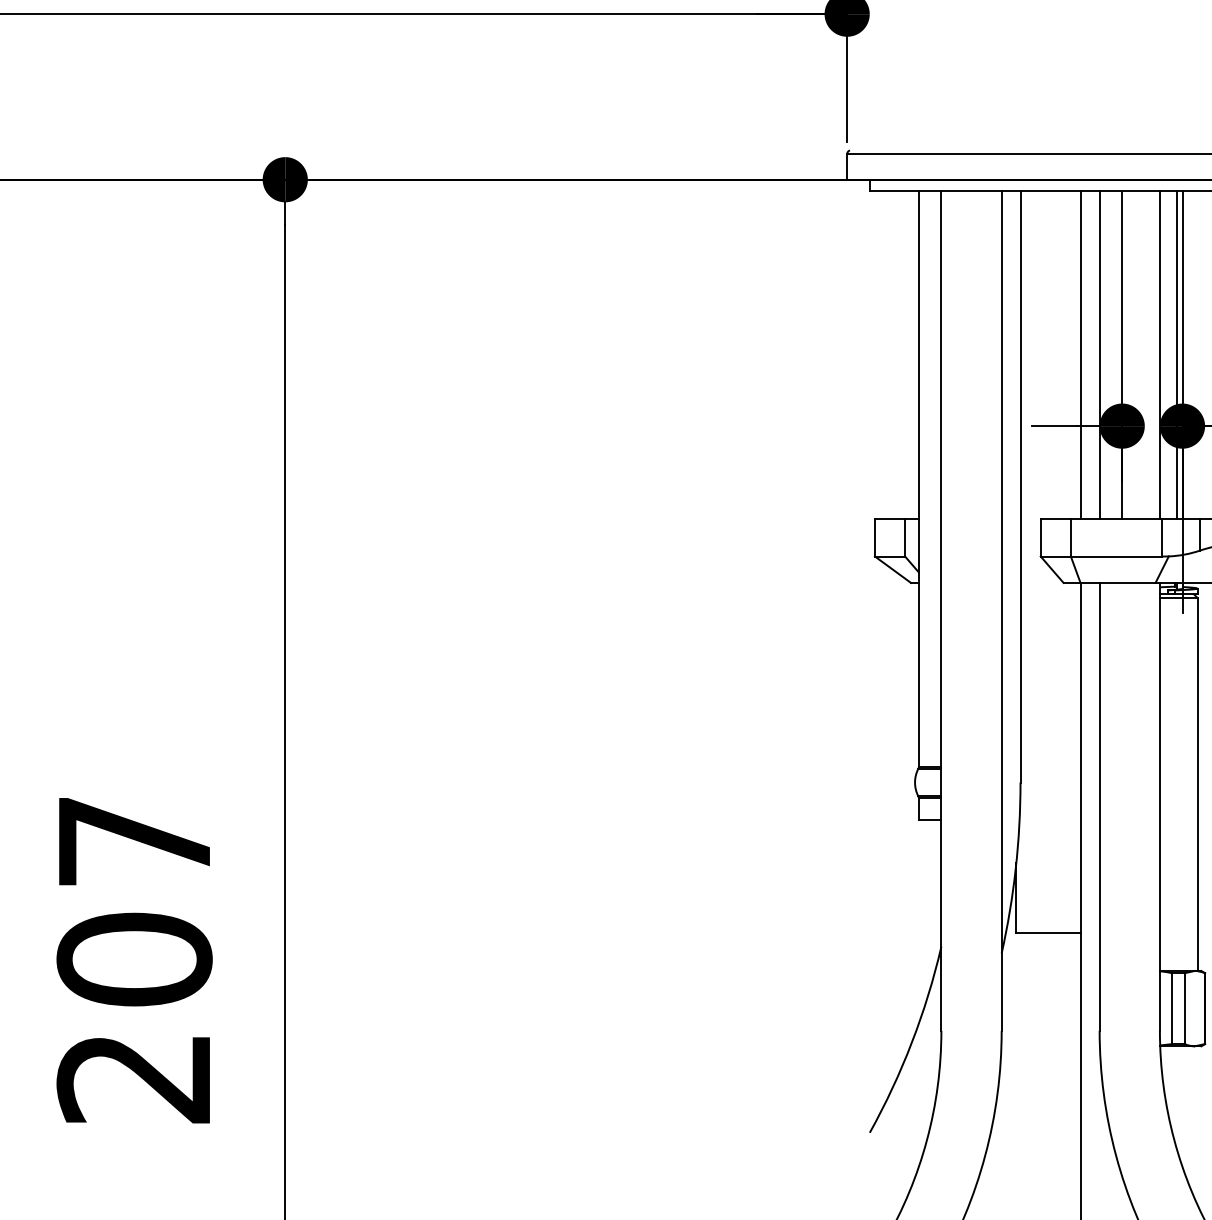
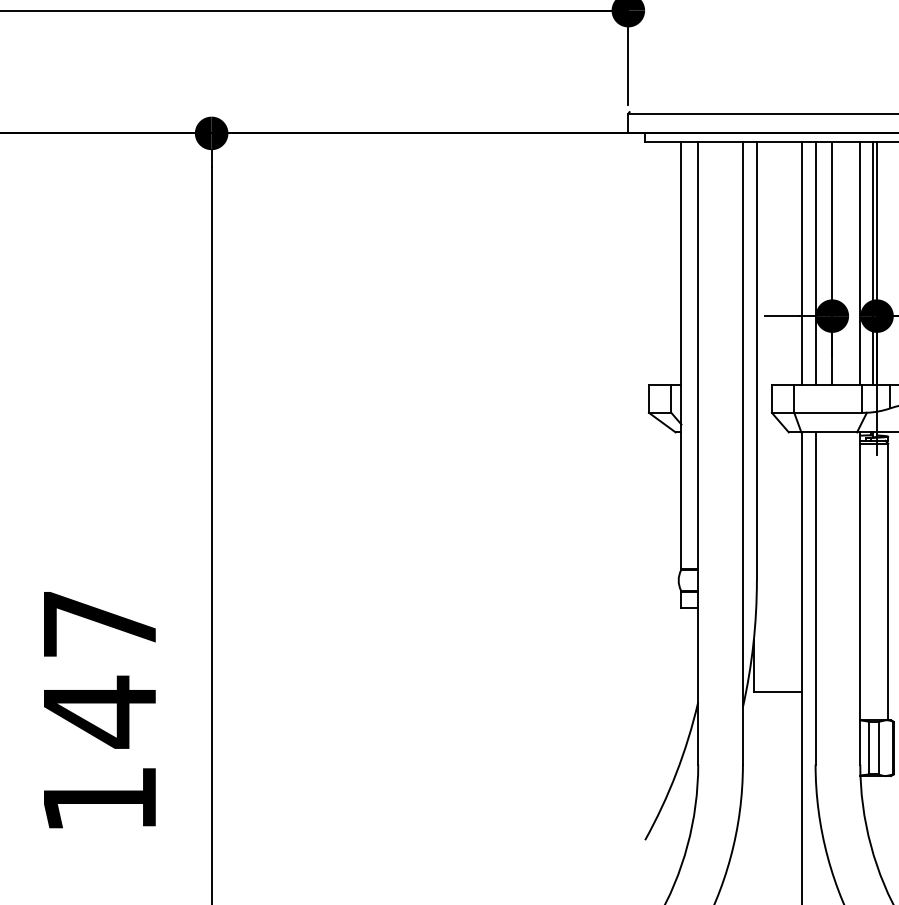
text: (134, 1016) -> (99, 753), 207 -> 147

